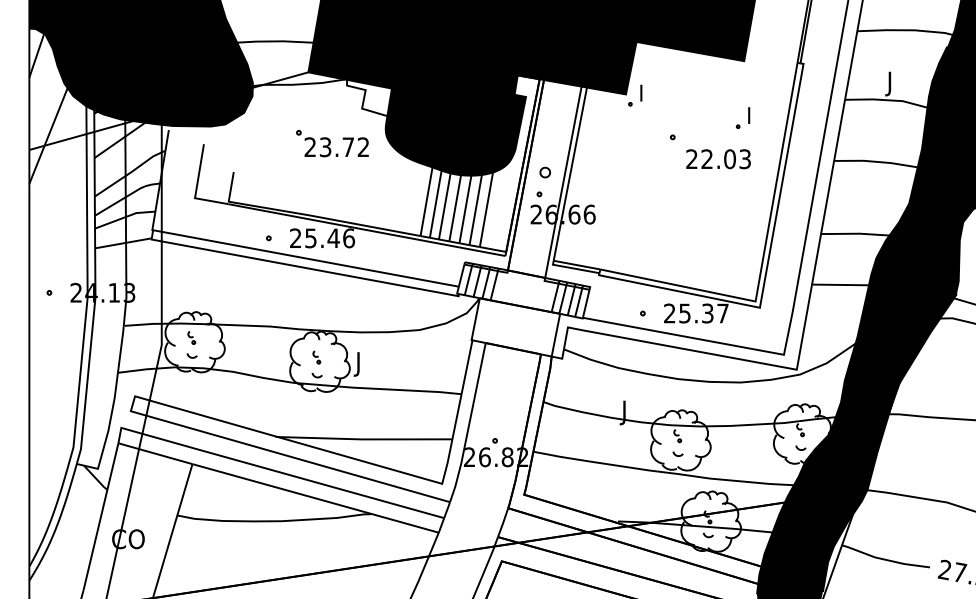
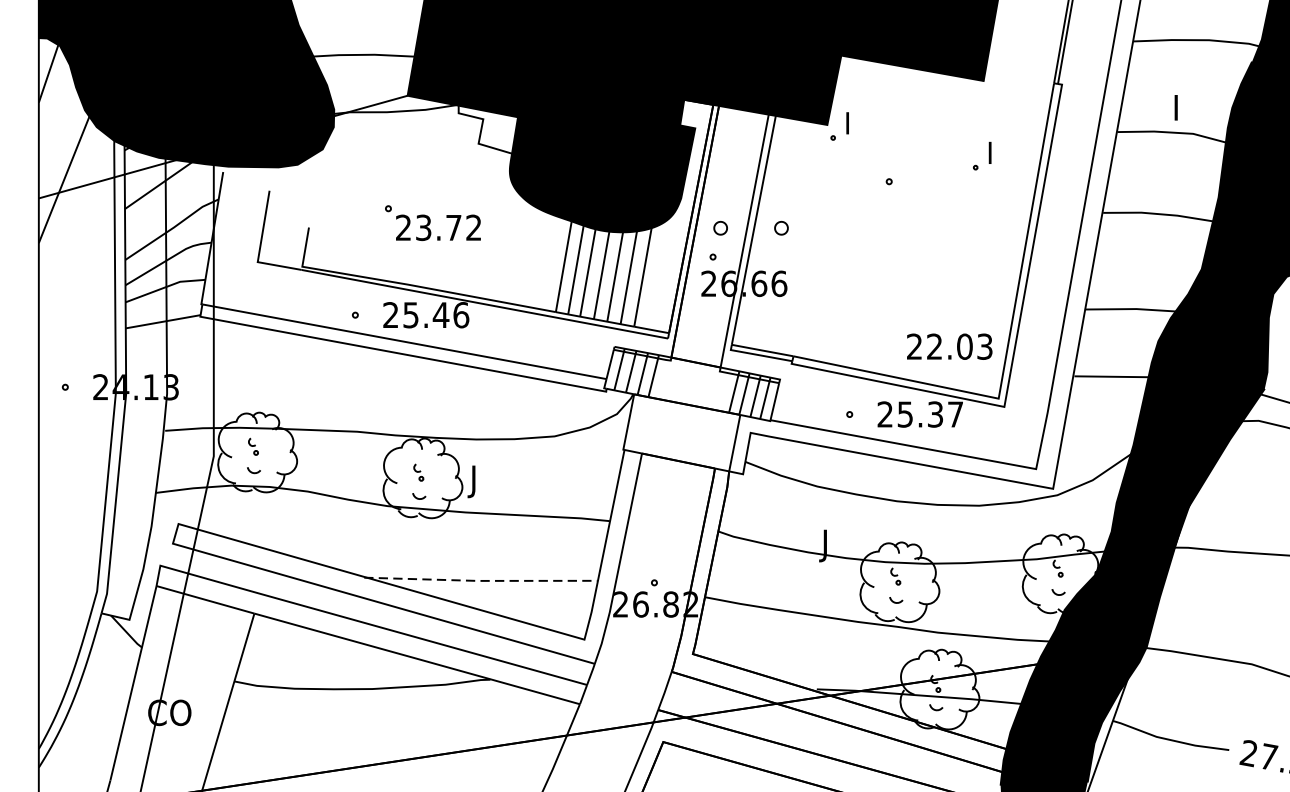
text: (887, 93) -> (1173, 123), J -> I
part: (332, 143) -> (432, 222), moved
text: (718, 159) -> (949, 347), moved
part: (590, 172) -> (780, 228), added
line: (363, 439) -> (480, 581), solid -> dashed

